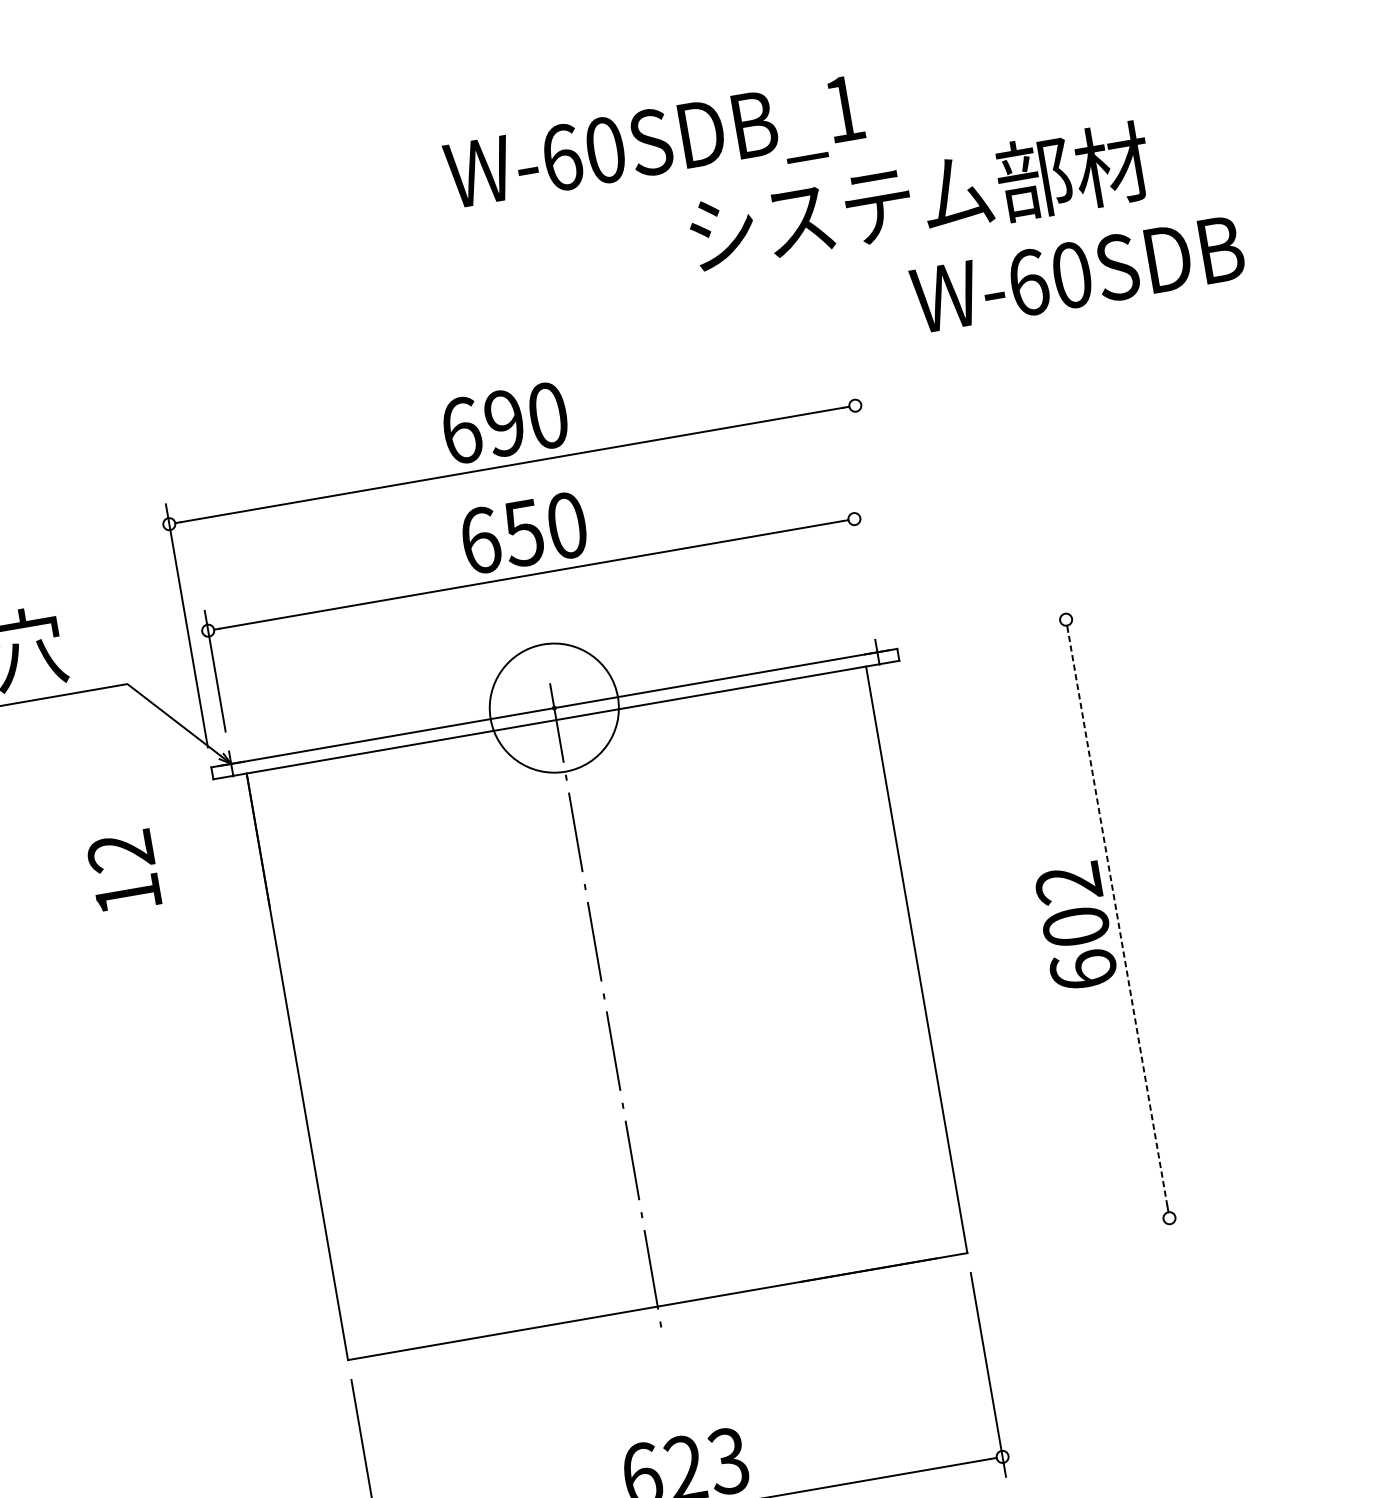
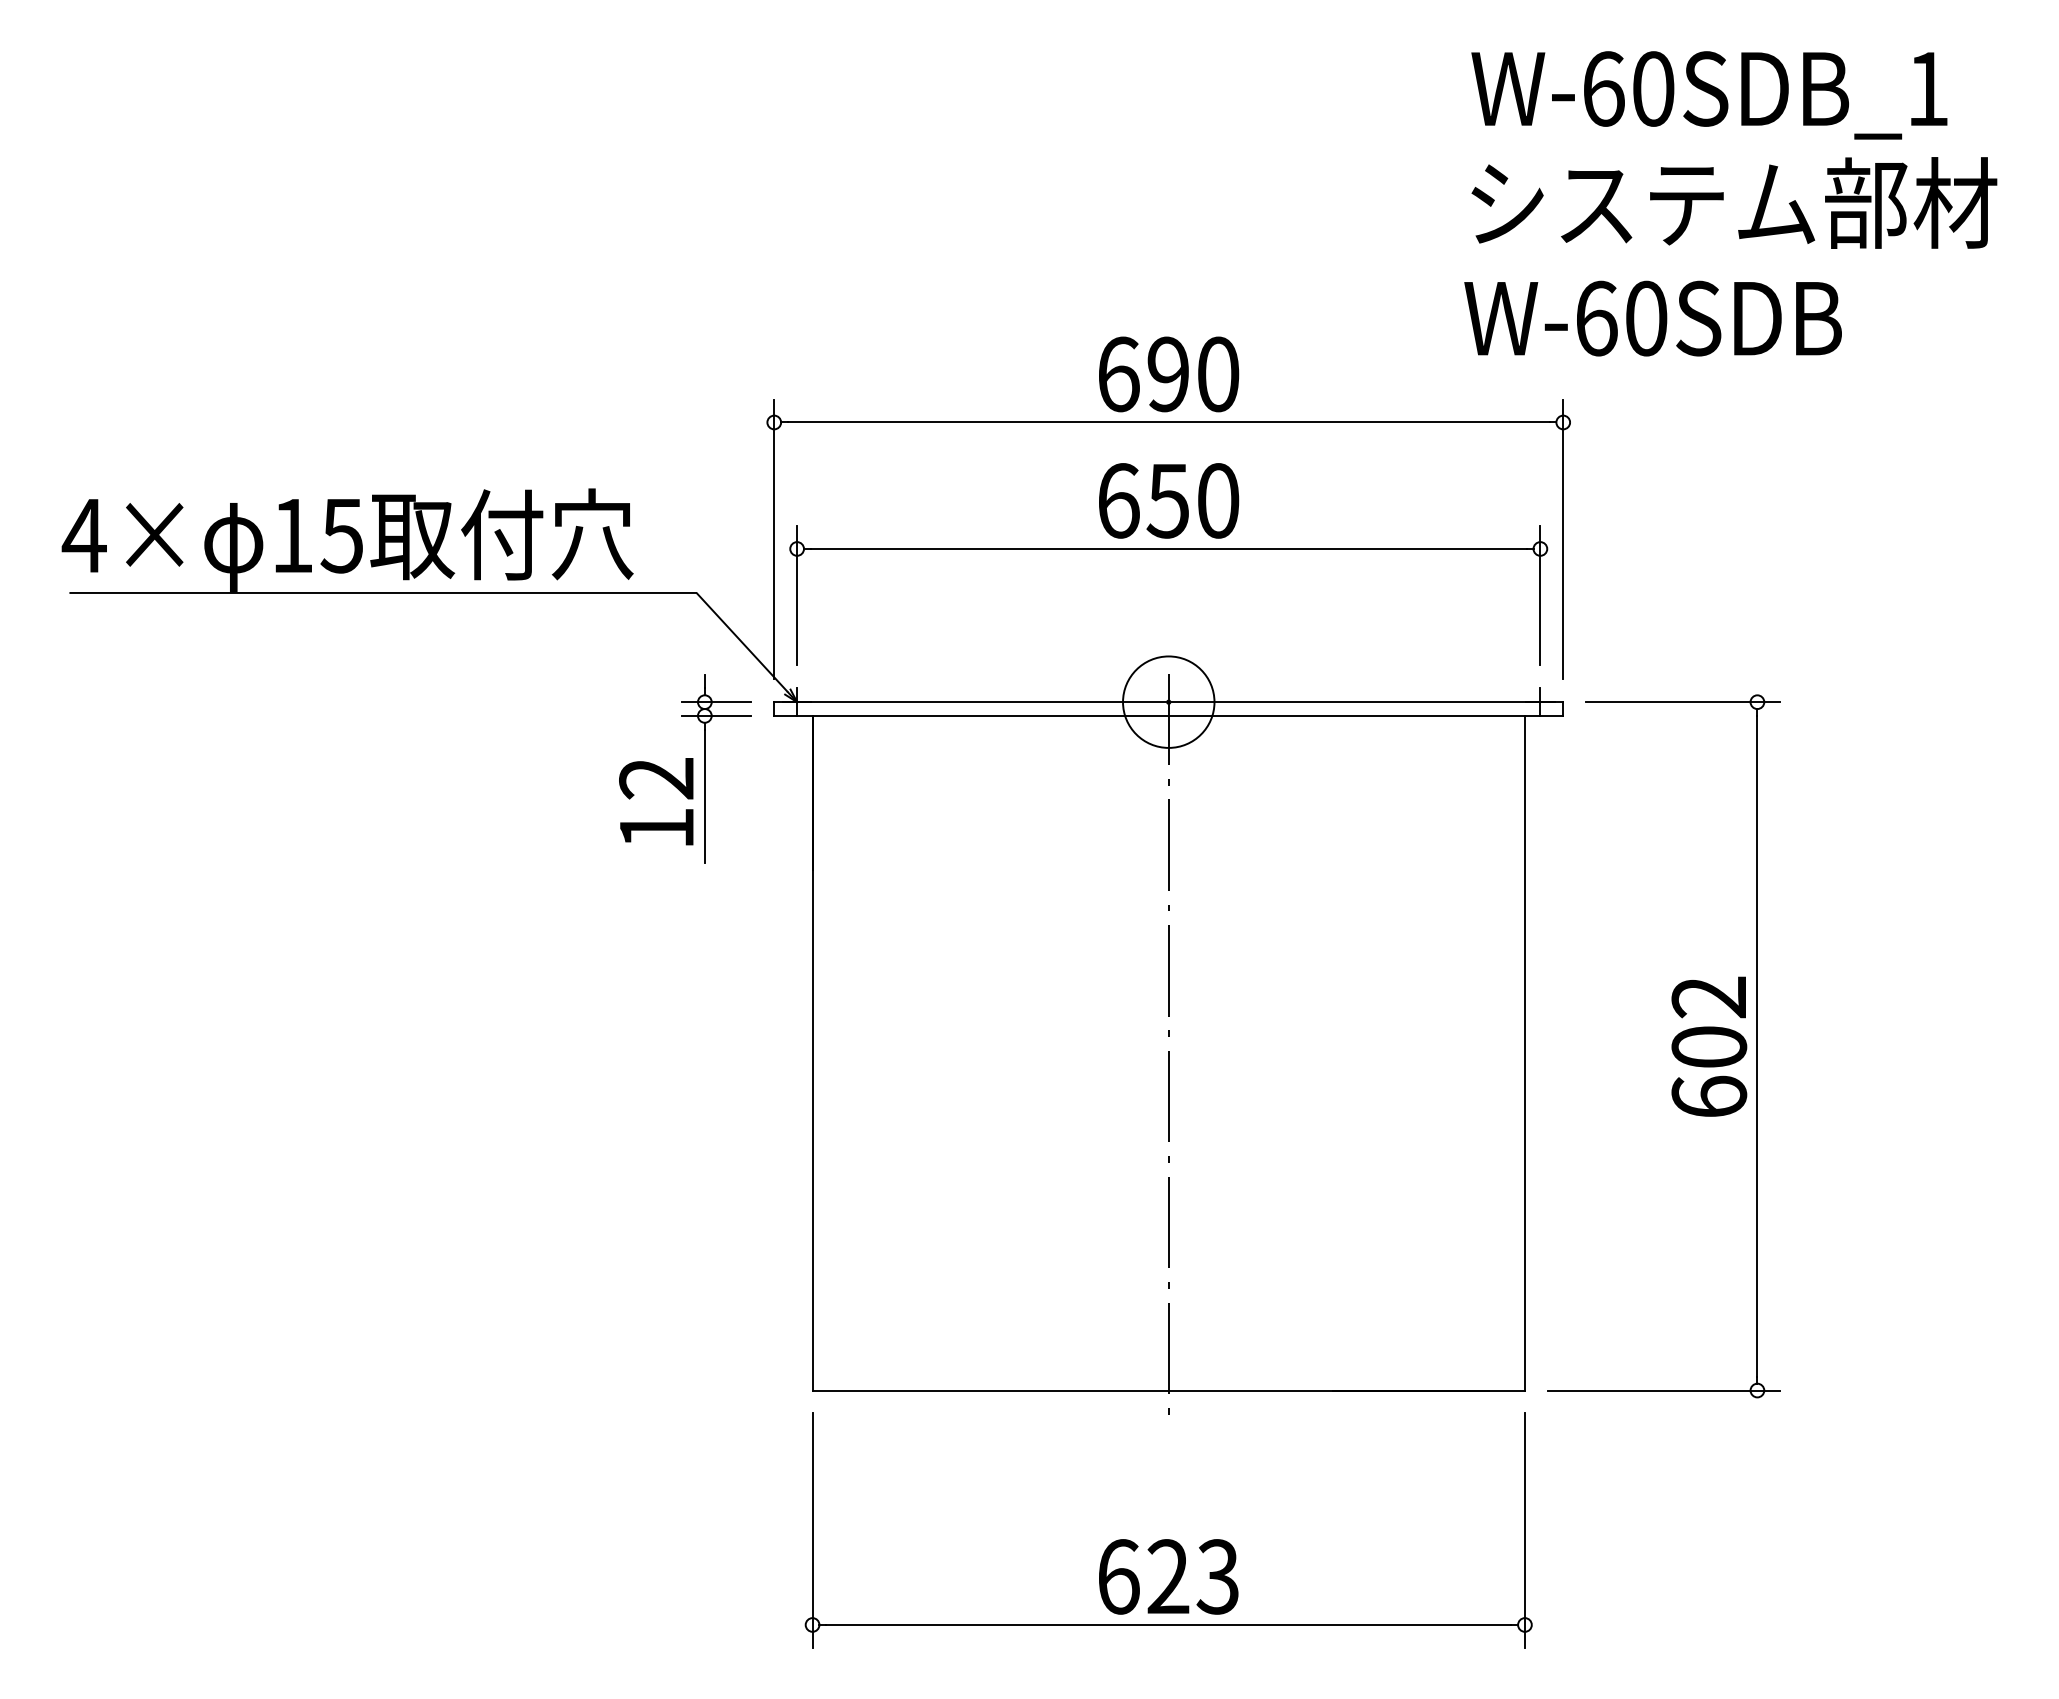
text: (655, 147) -> (1709, 95), moved
text: (919, 197) -> (1734, 202), moved
text: (1077, 274) -> (1652, 318), moved
line: (873, 507) -> (1563, 539), added
line: (861, 559) -> (1540, 595), added
line: (1001, 631) -> (1683, 702), added
circle: (554, 707) -> (1168, 701), size x0.62
part: (161, 835) -> (705, 768), added
line: (1117, 918) -> (1757, 1045), dashed -> solid
line: (1087, 1232) -> (1663, 1390), added

